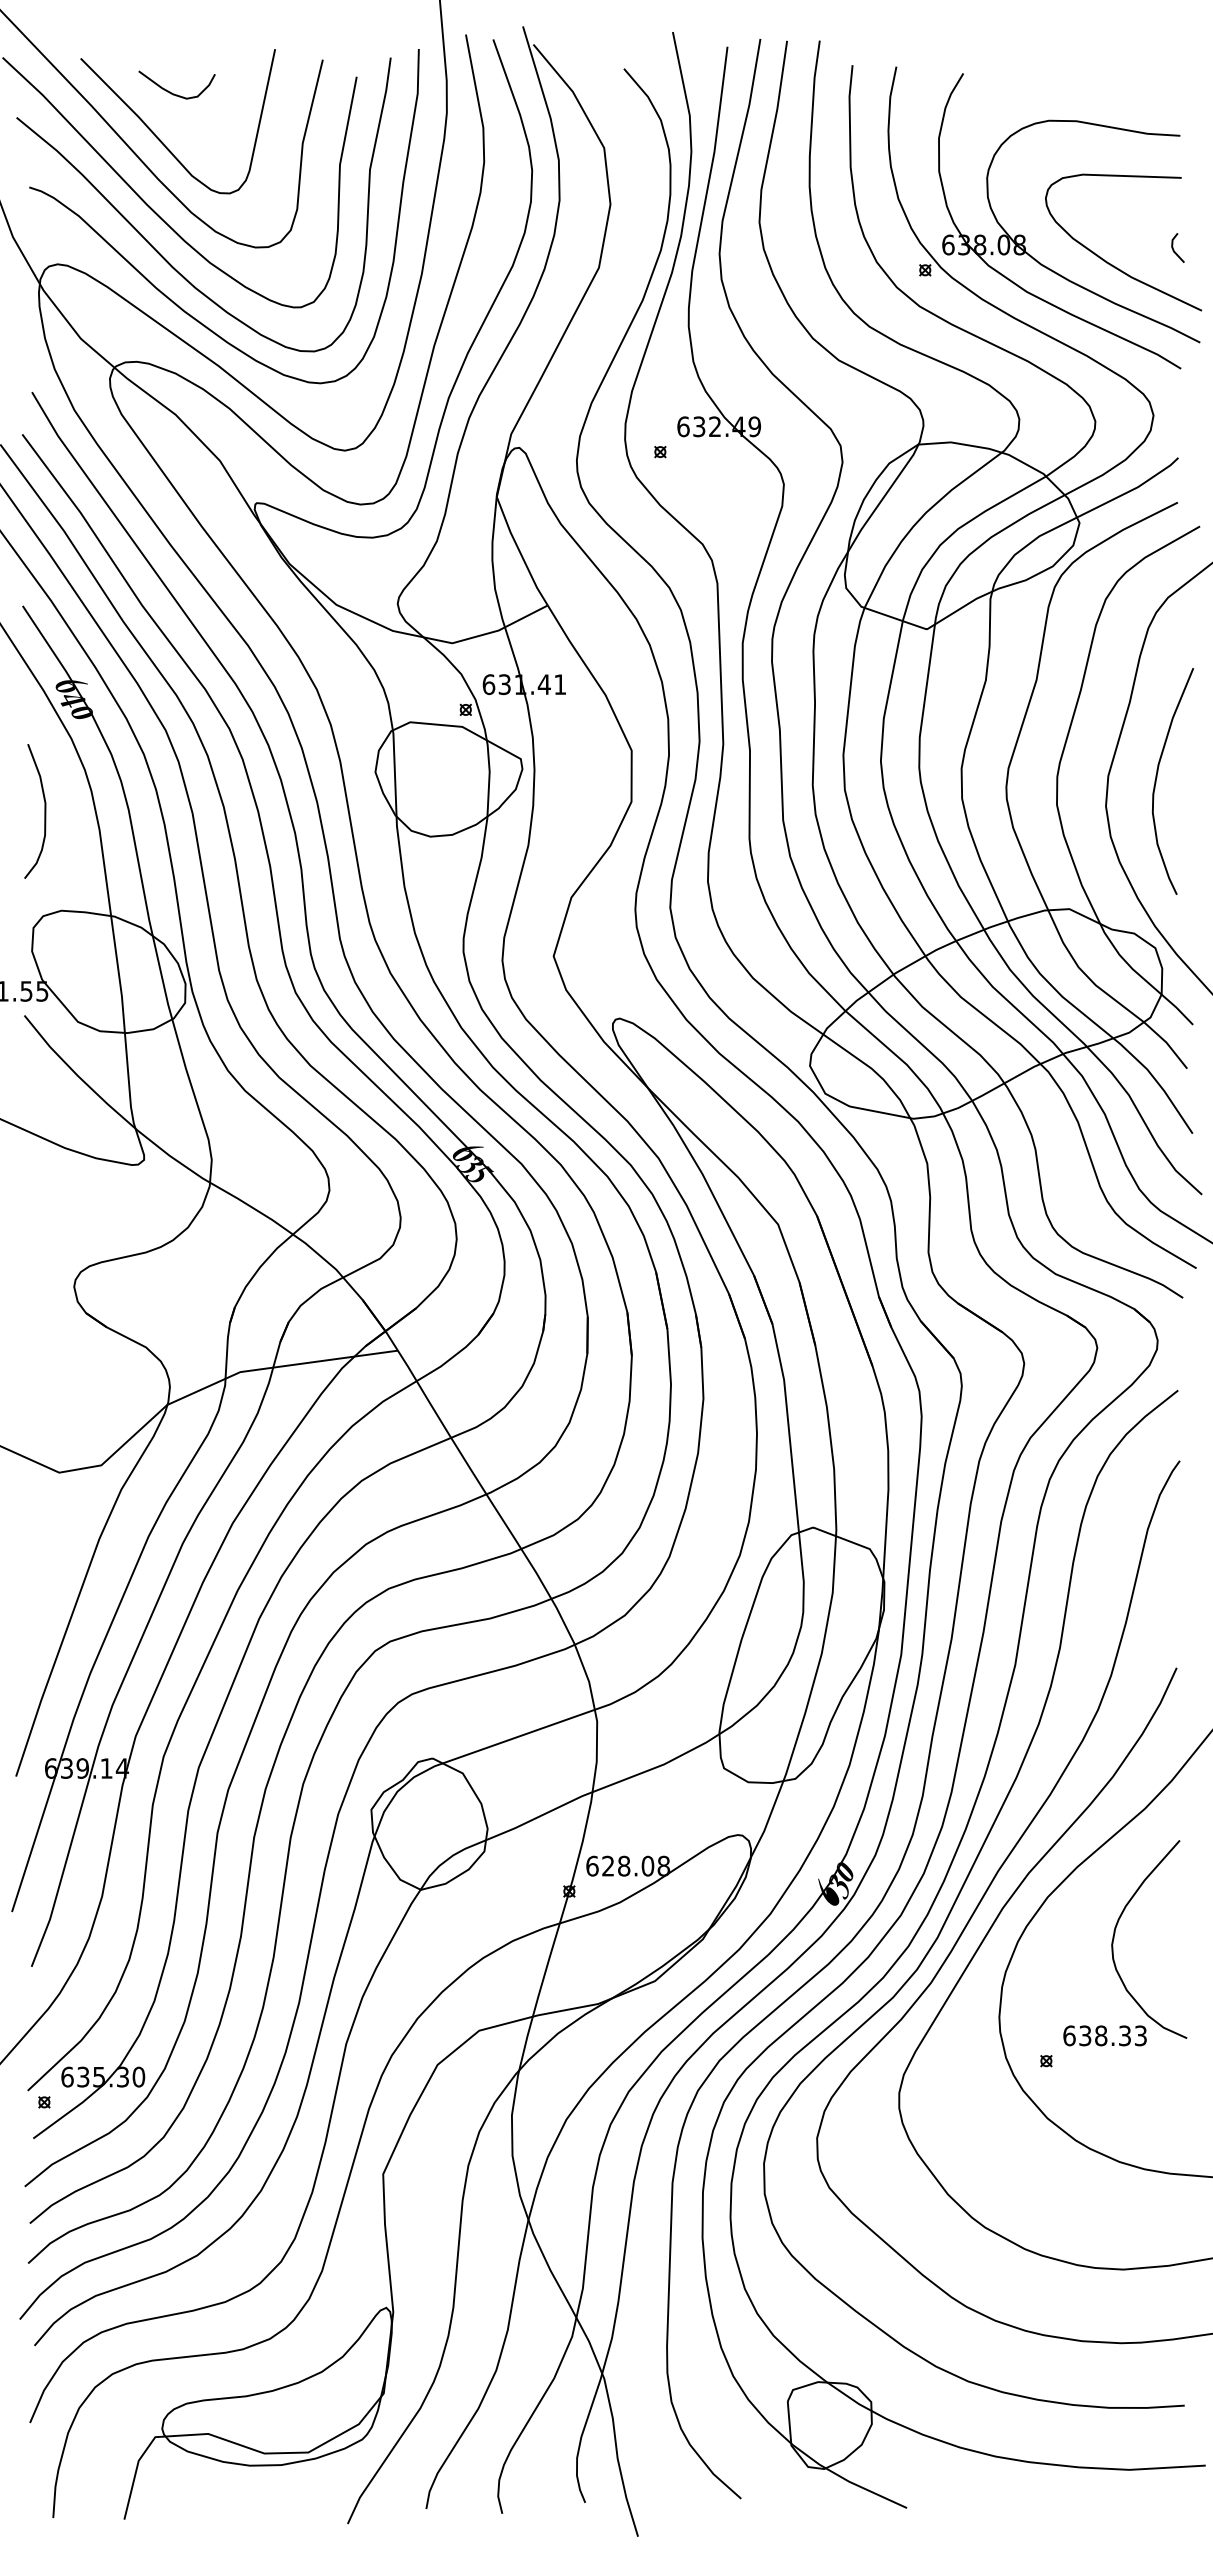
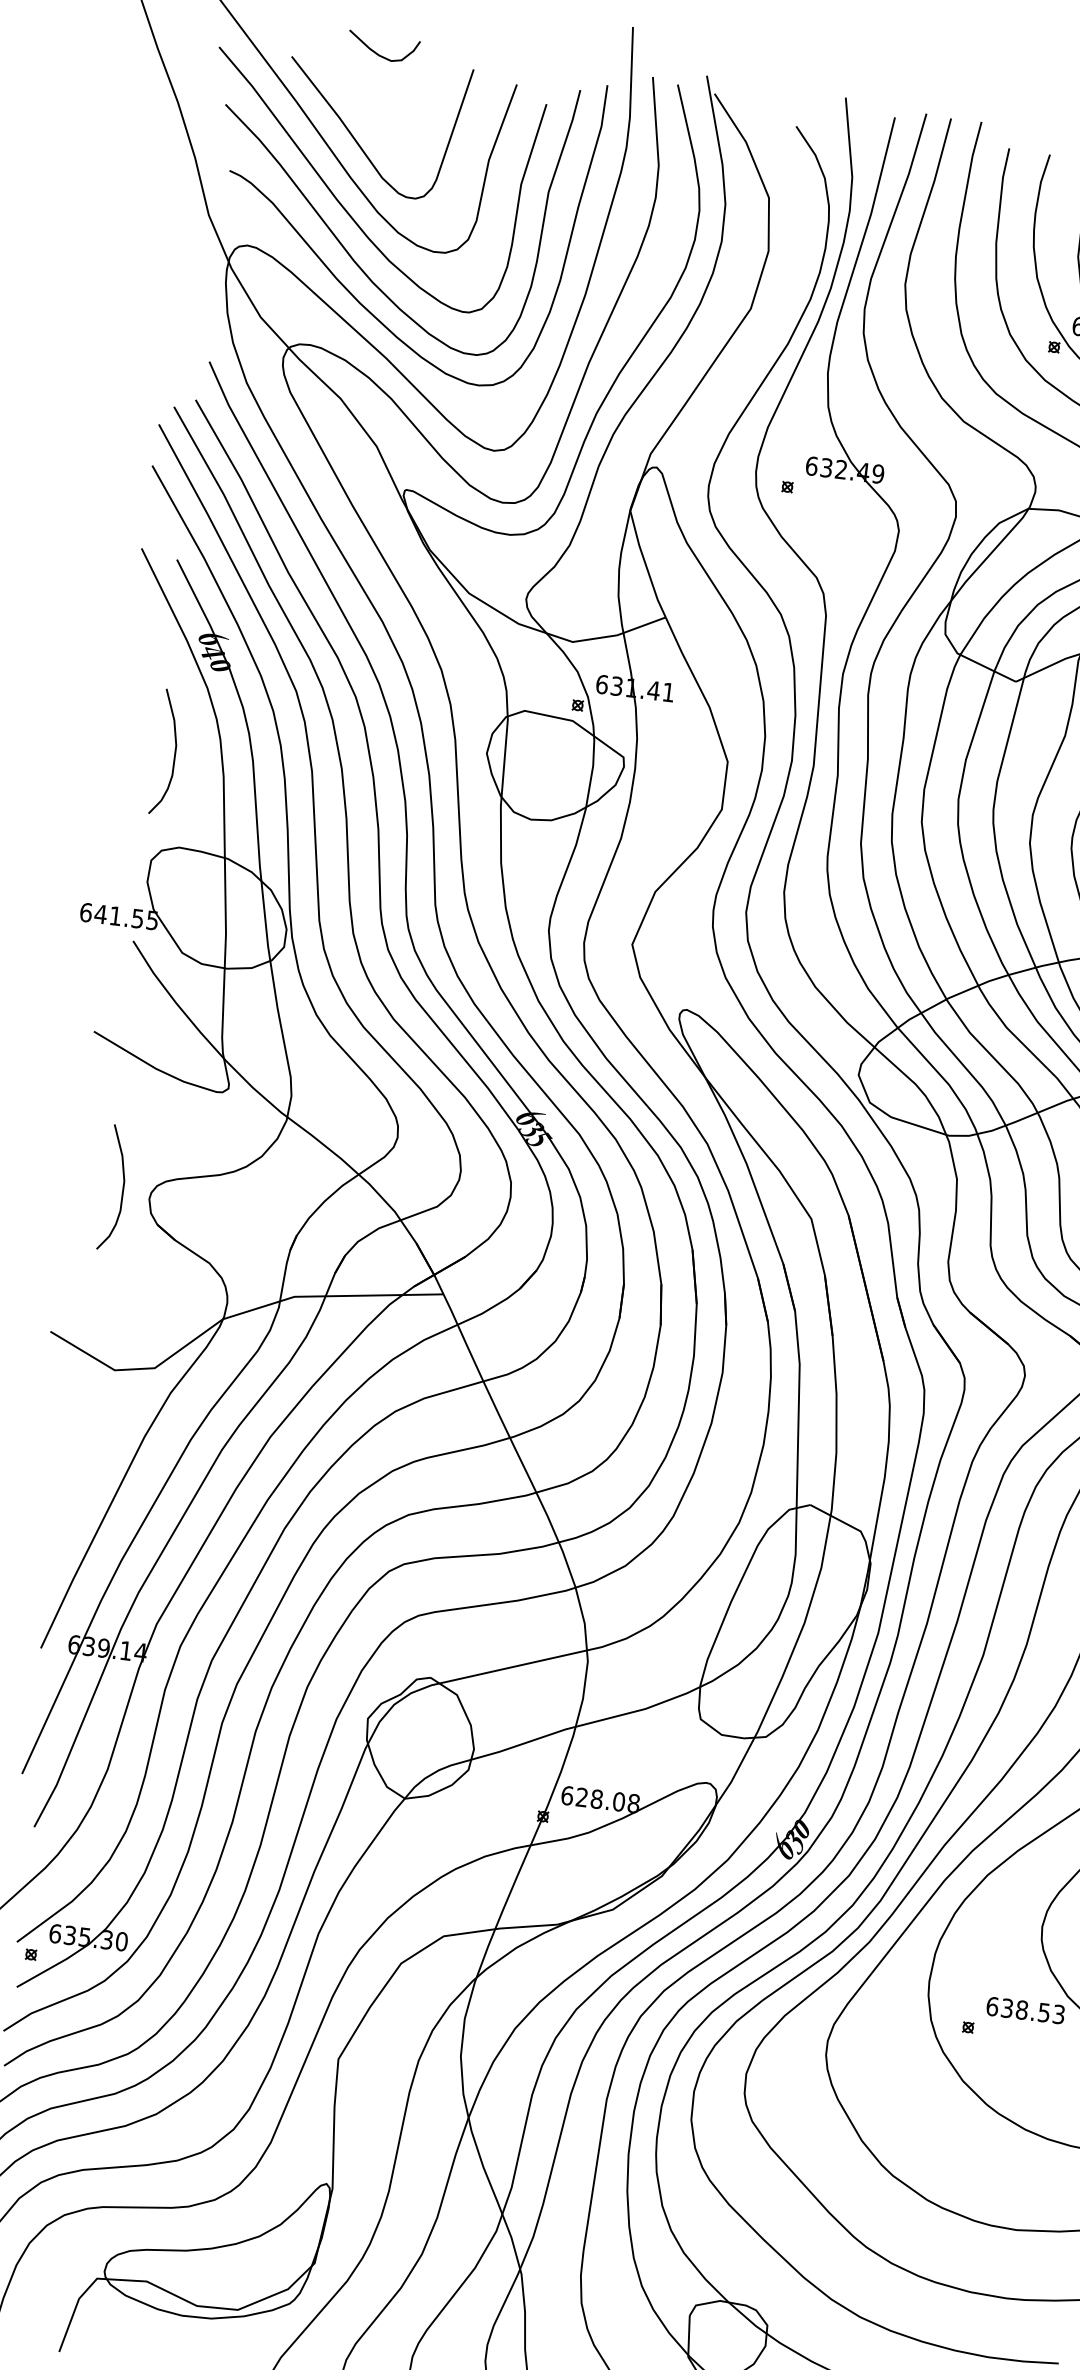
curve: (172, 92) -> (378, 53), moved
curve: (44, 1279) -> (122, 1188), added
text: (1124, 2035) -> (1043, 2012), 638.33 -> 638.53

